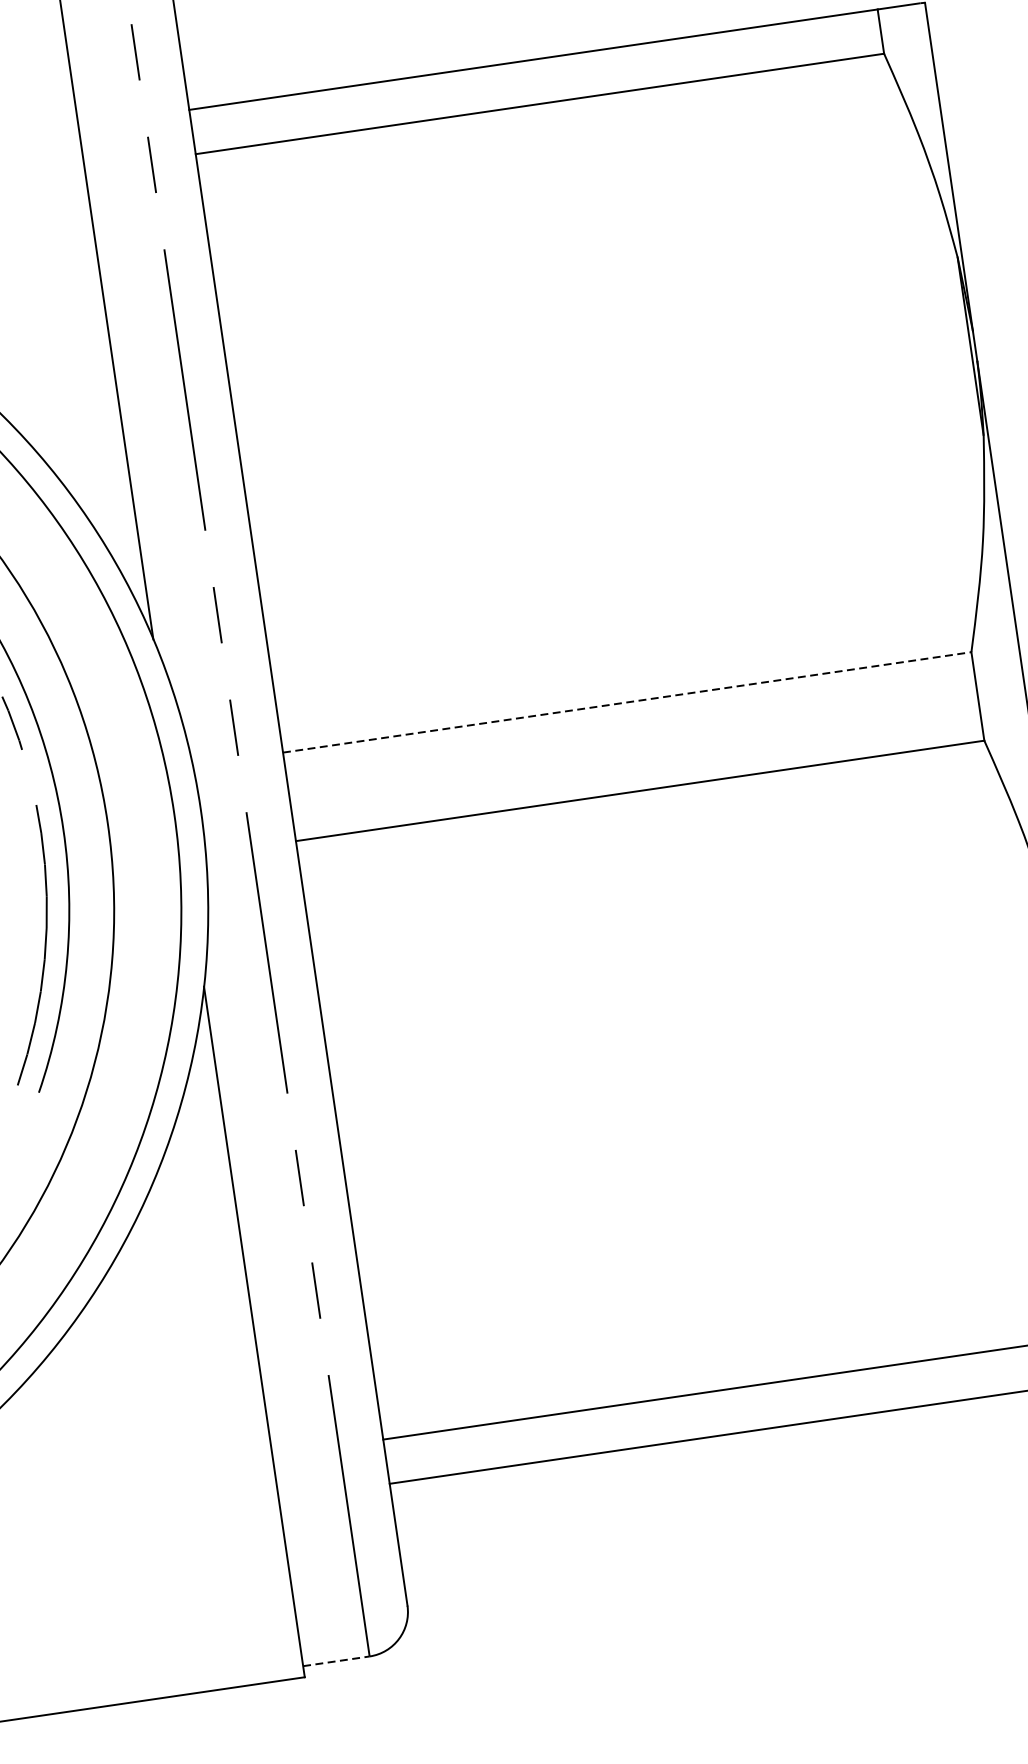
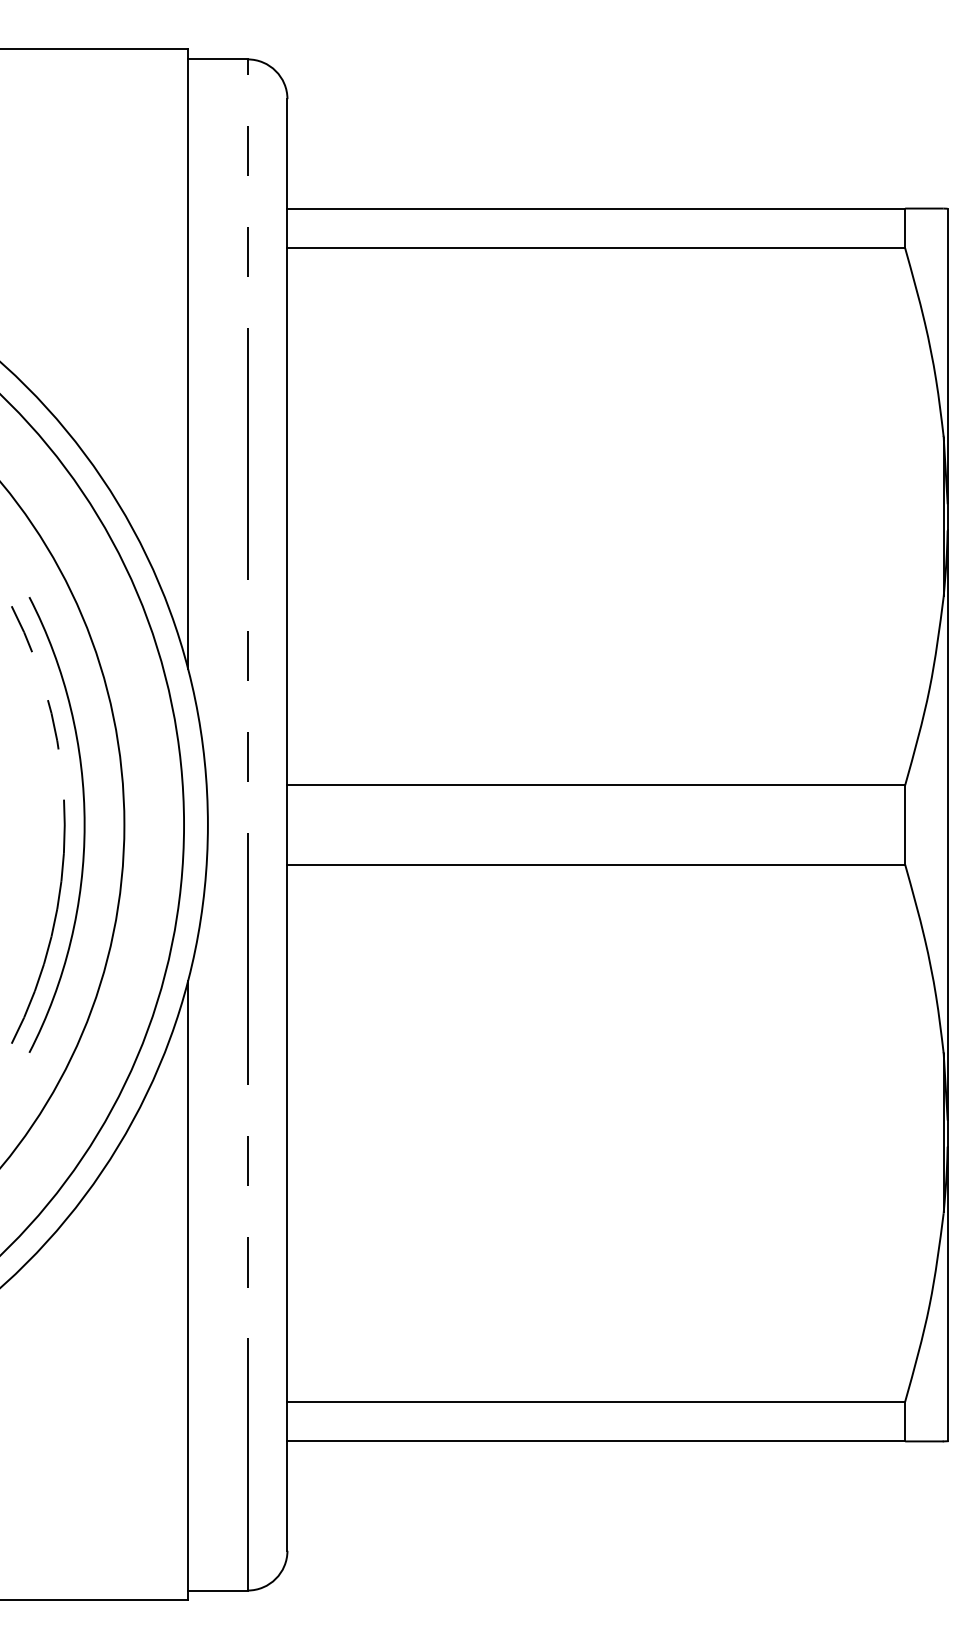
line: (627, 702) -> (596, 785), dashed -> solid
line: (335, 1661) -> (217, 1590), dashed -> solid

